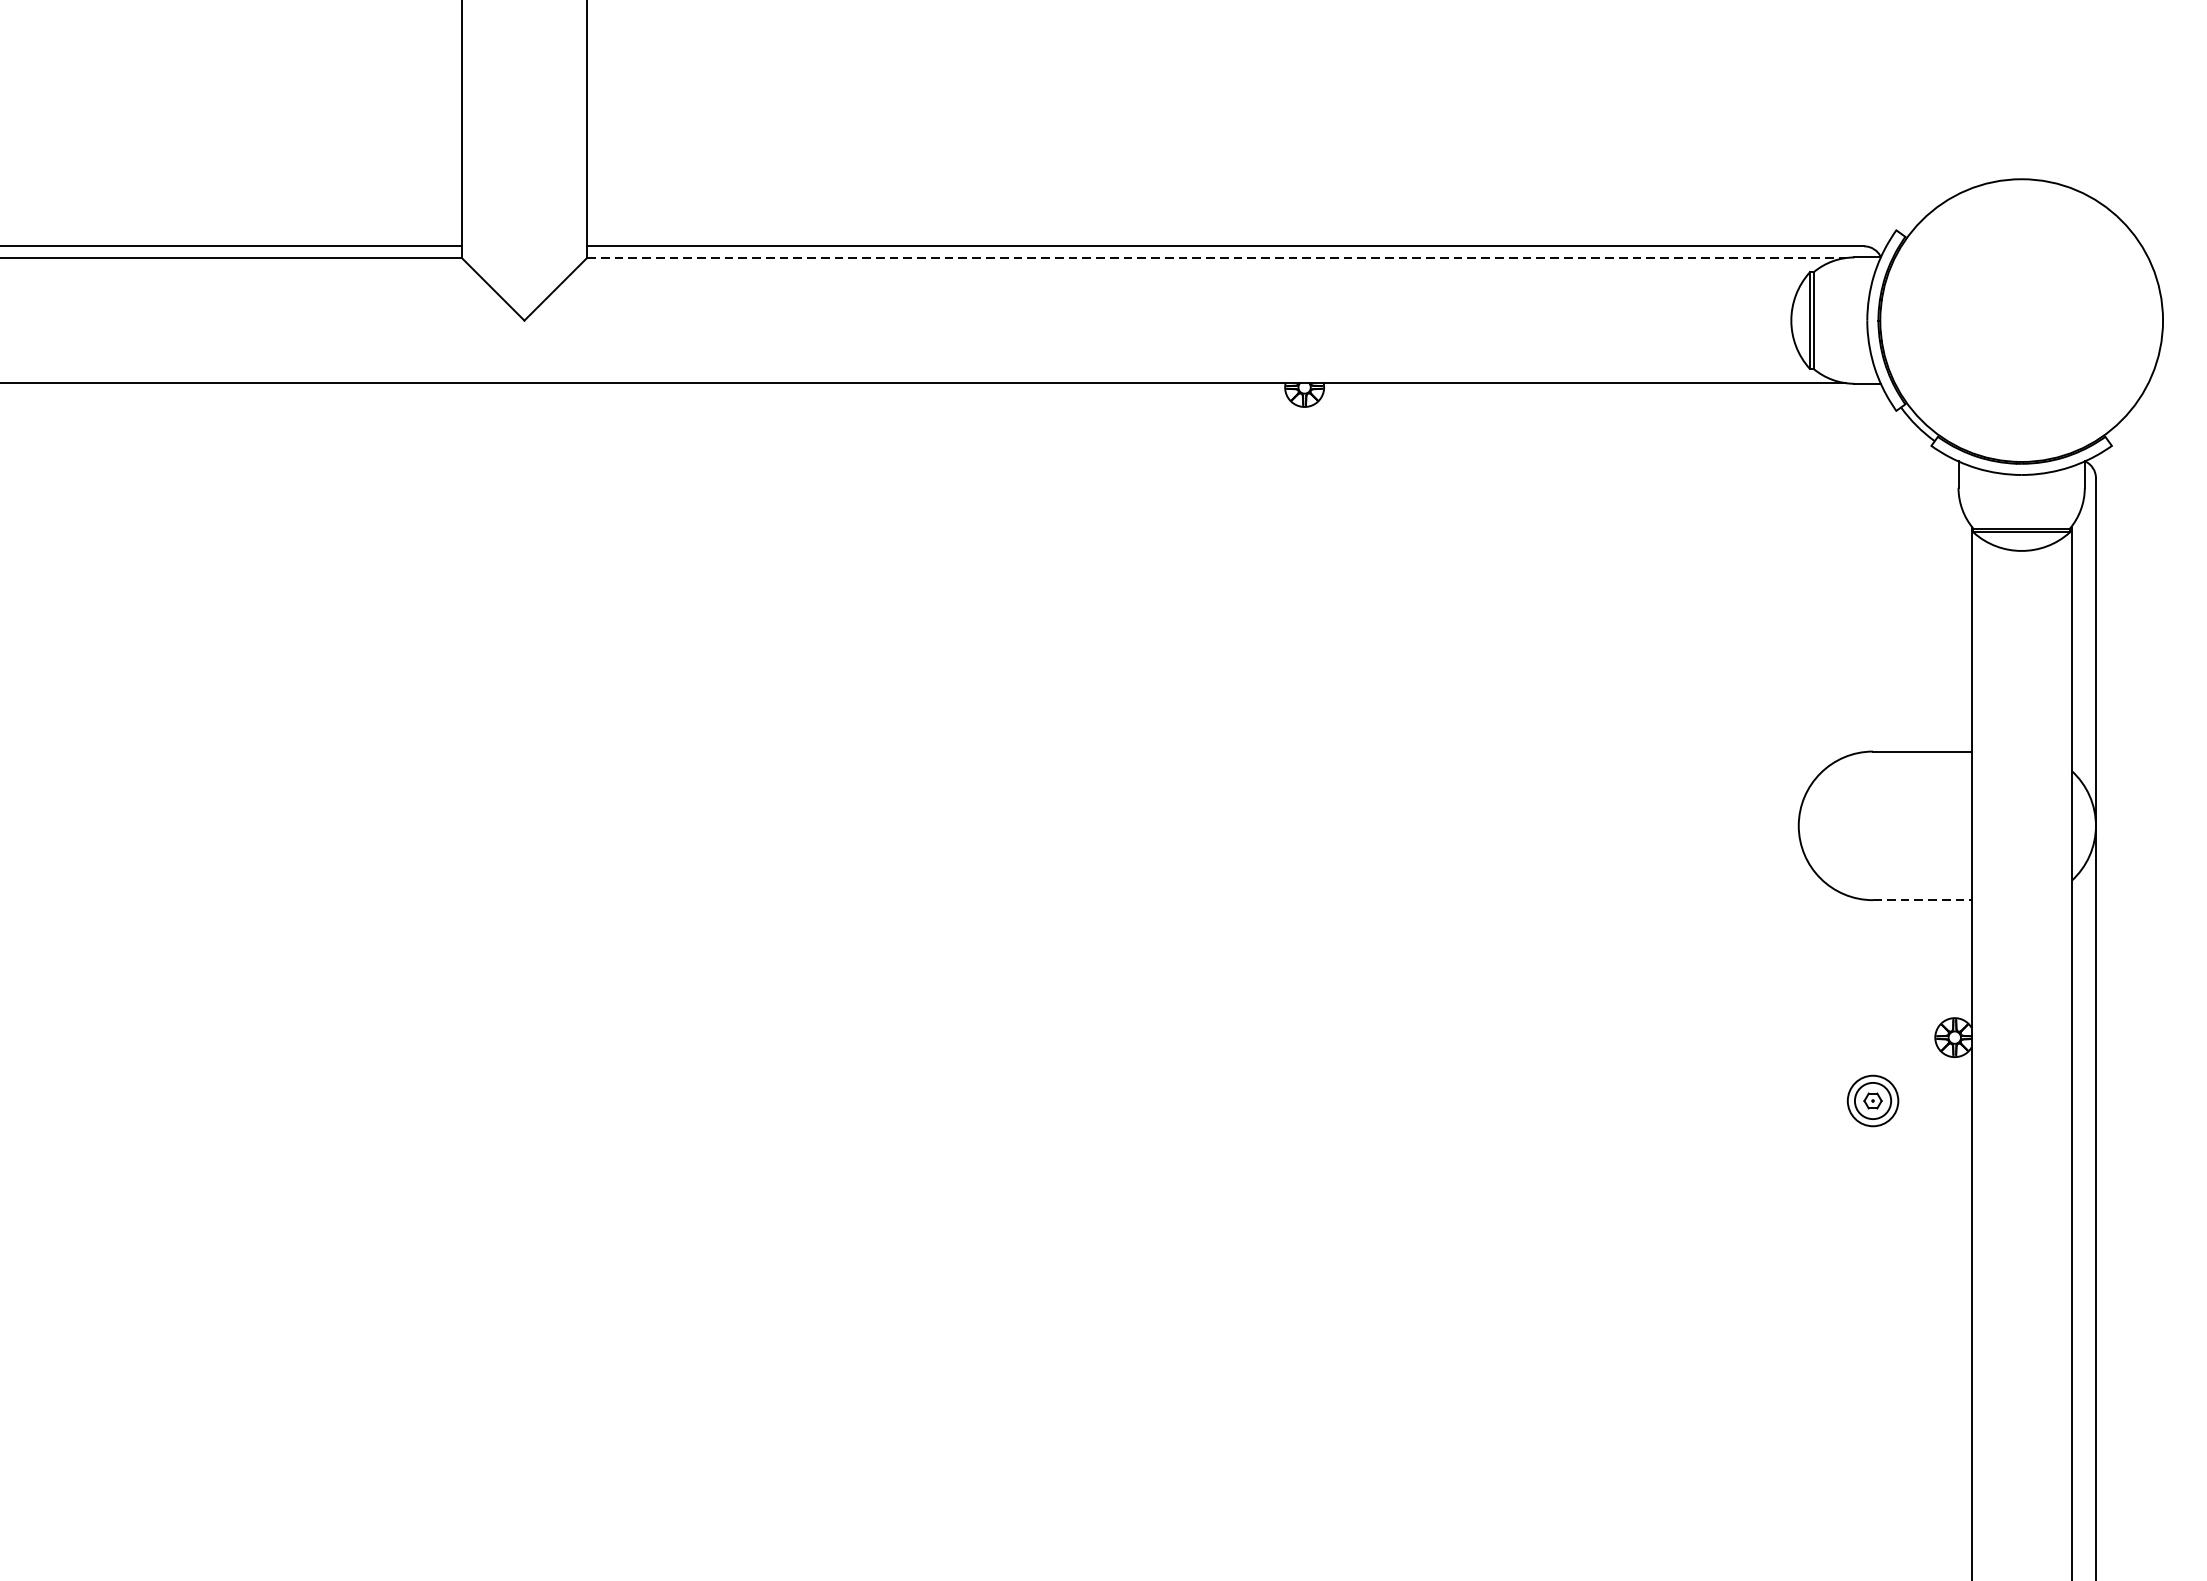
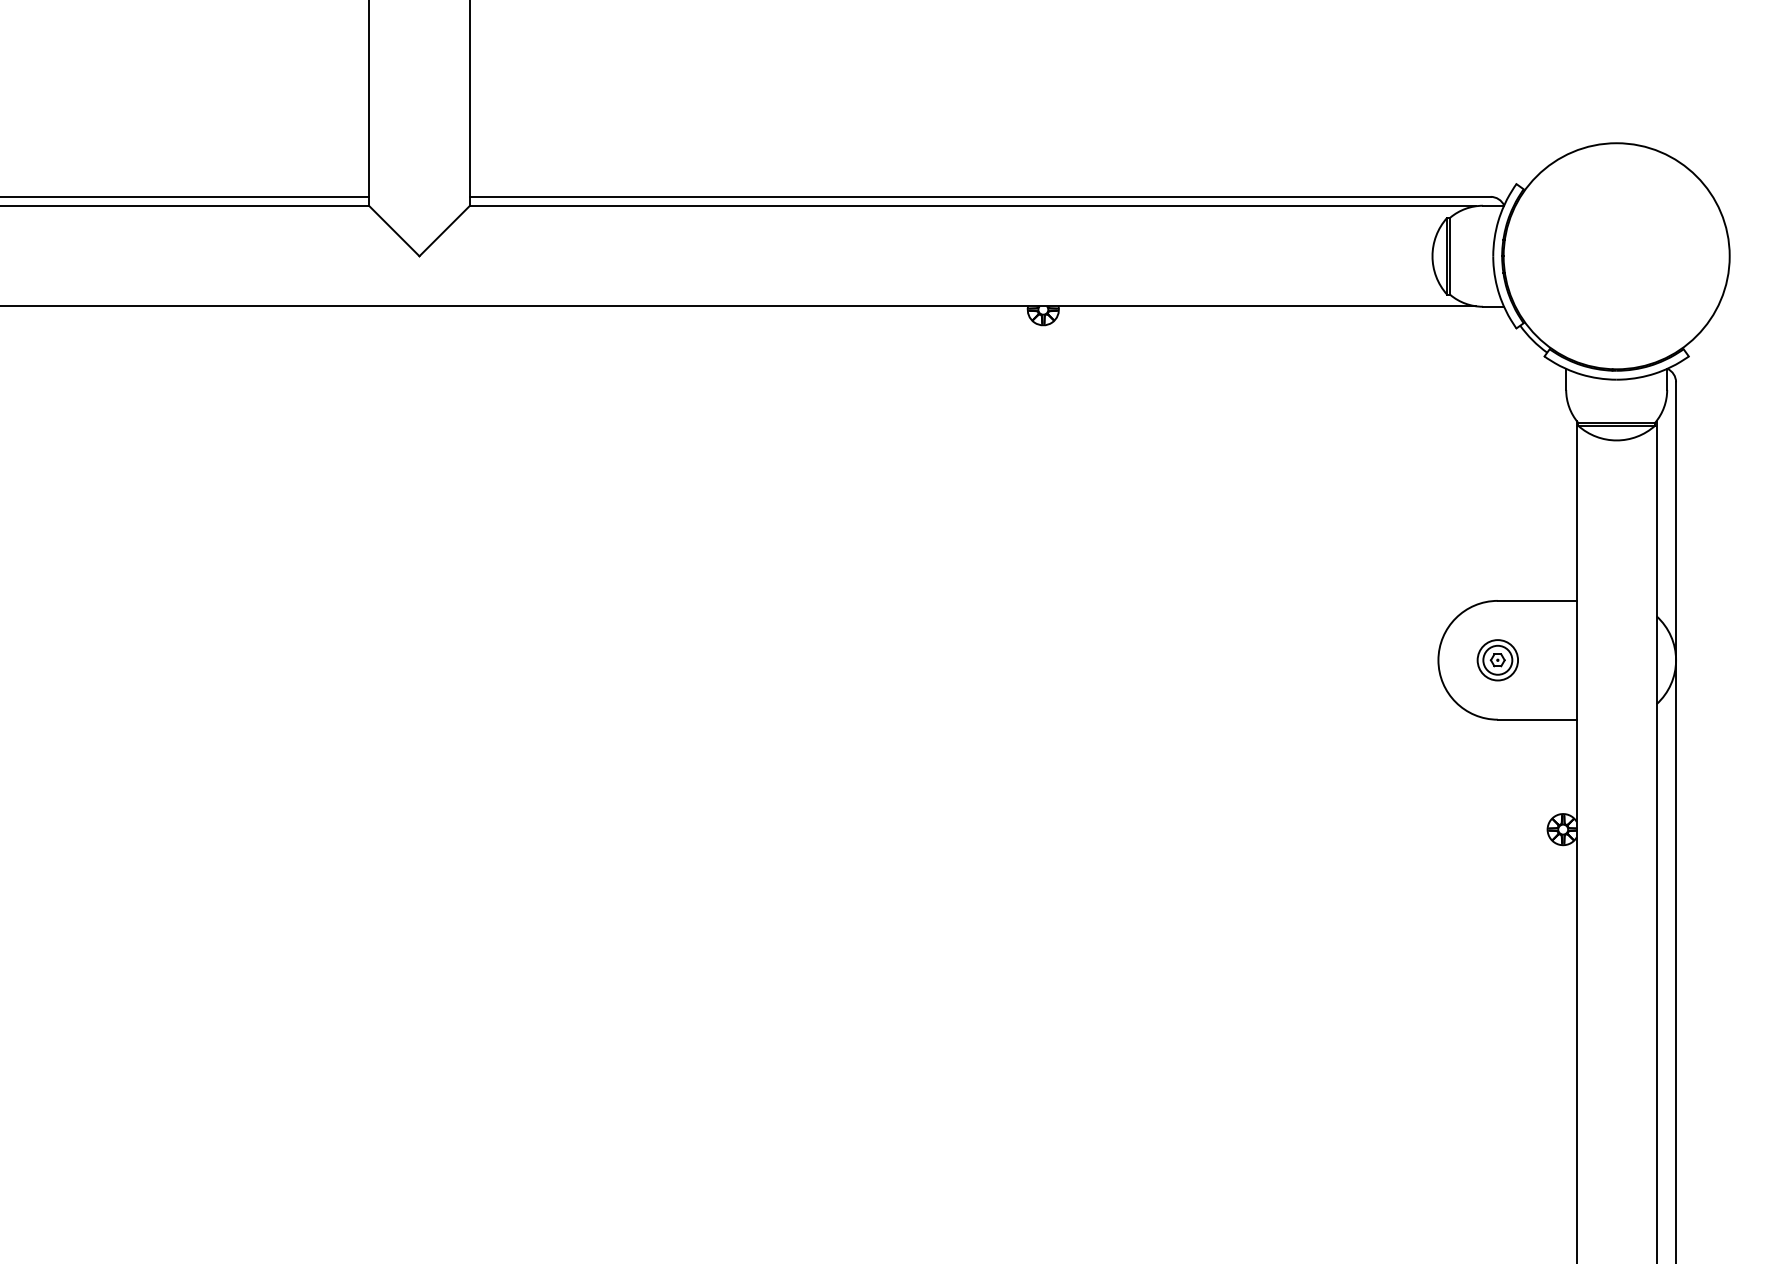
line: (1217, 258) -> (973, 206), dashed -> solid
line: (1922, 899) -> (1537, 719), dashed -> solid
part: (1872, 1101) -> (1497, 660), moved

